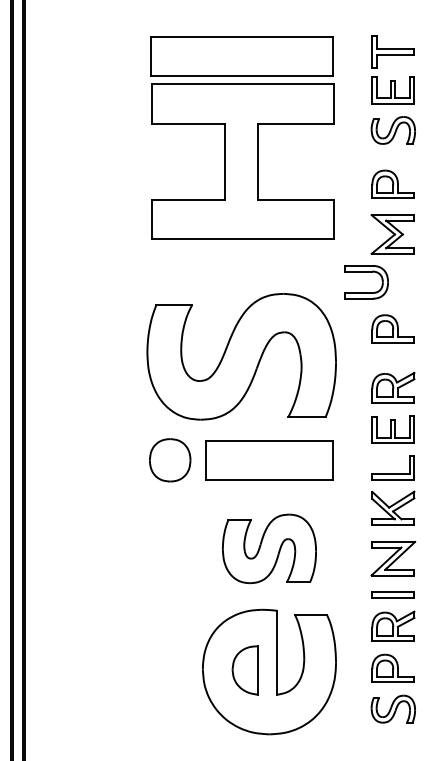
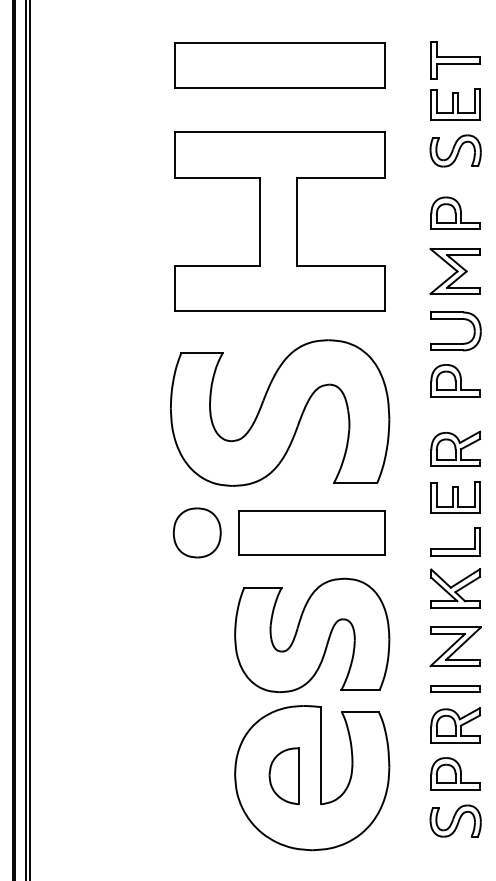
part: (242, 161) -> (279, 221), moved
part: (366, 272) -> (455, 320), moved
part: (269, 548) -> (312, 635), size x1.43

